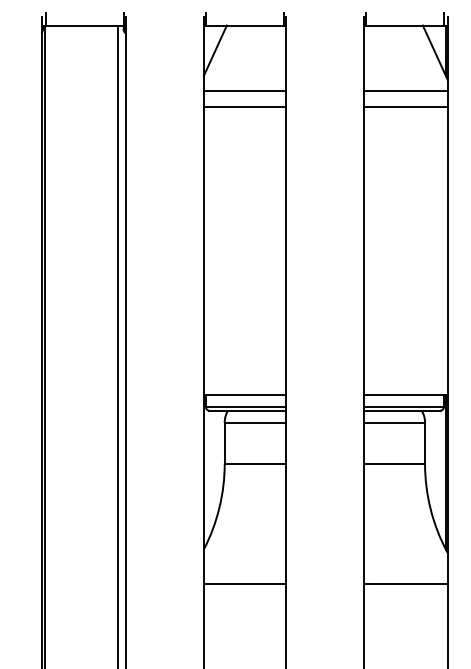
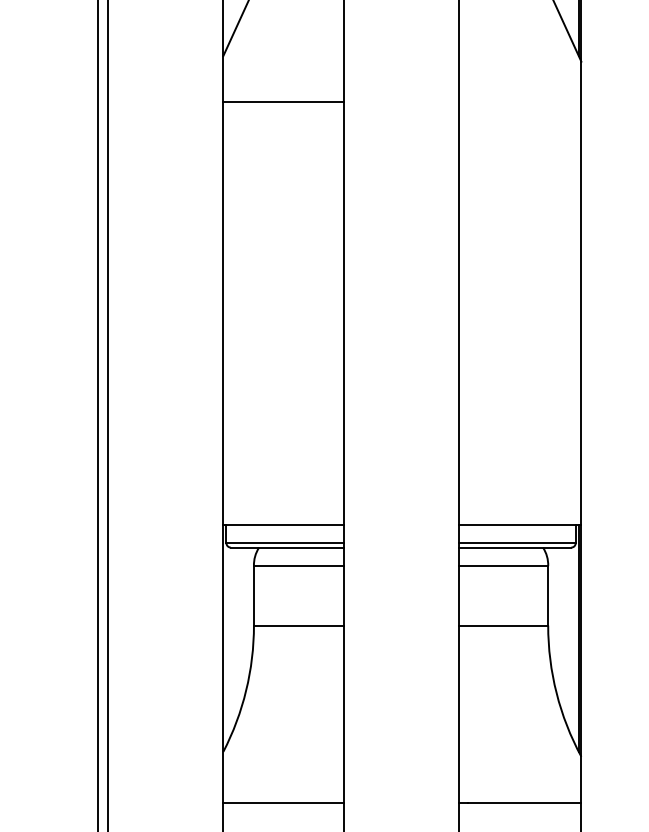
line: (244, 91) -> (283, 79), removed
line: (405, 91) -> (519, 79), removed
line: (405, 106) -> (519, 101), removed

